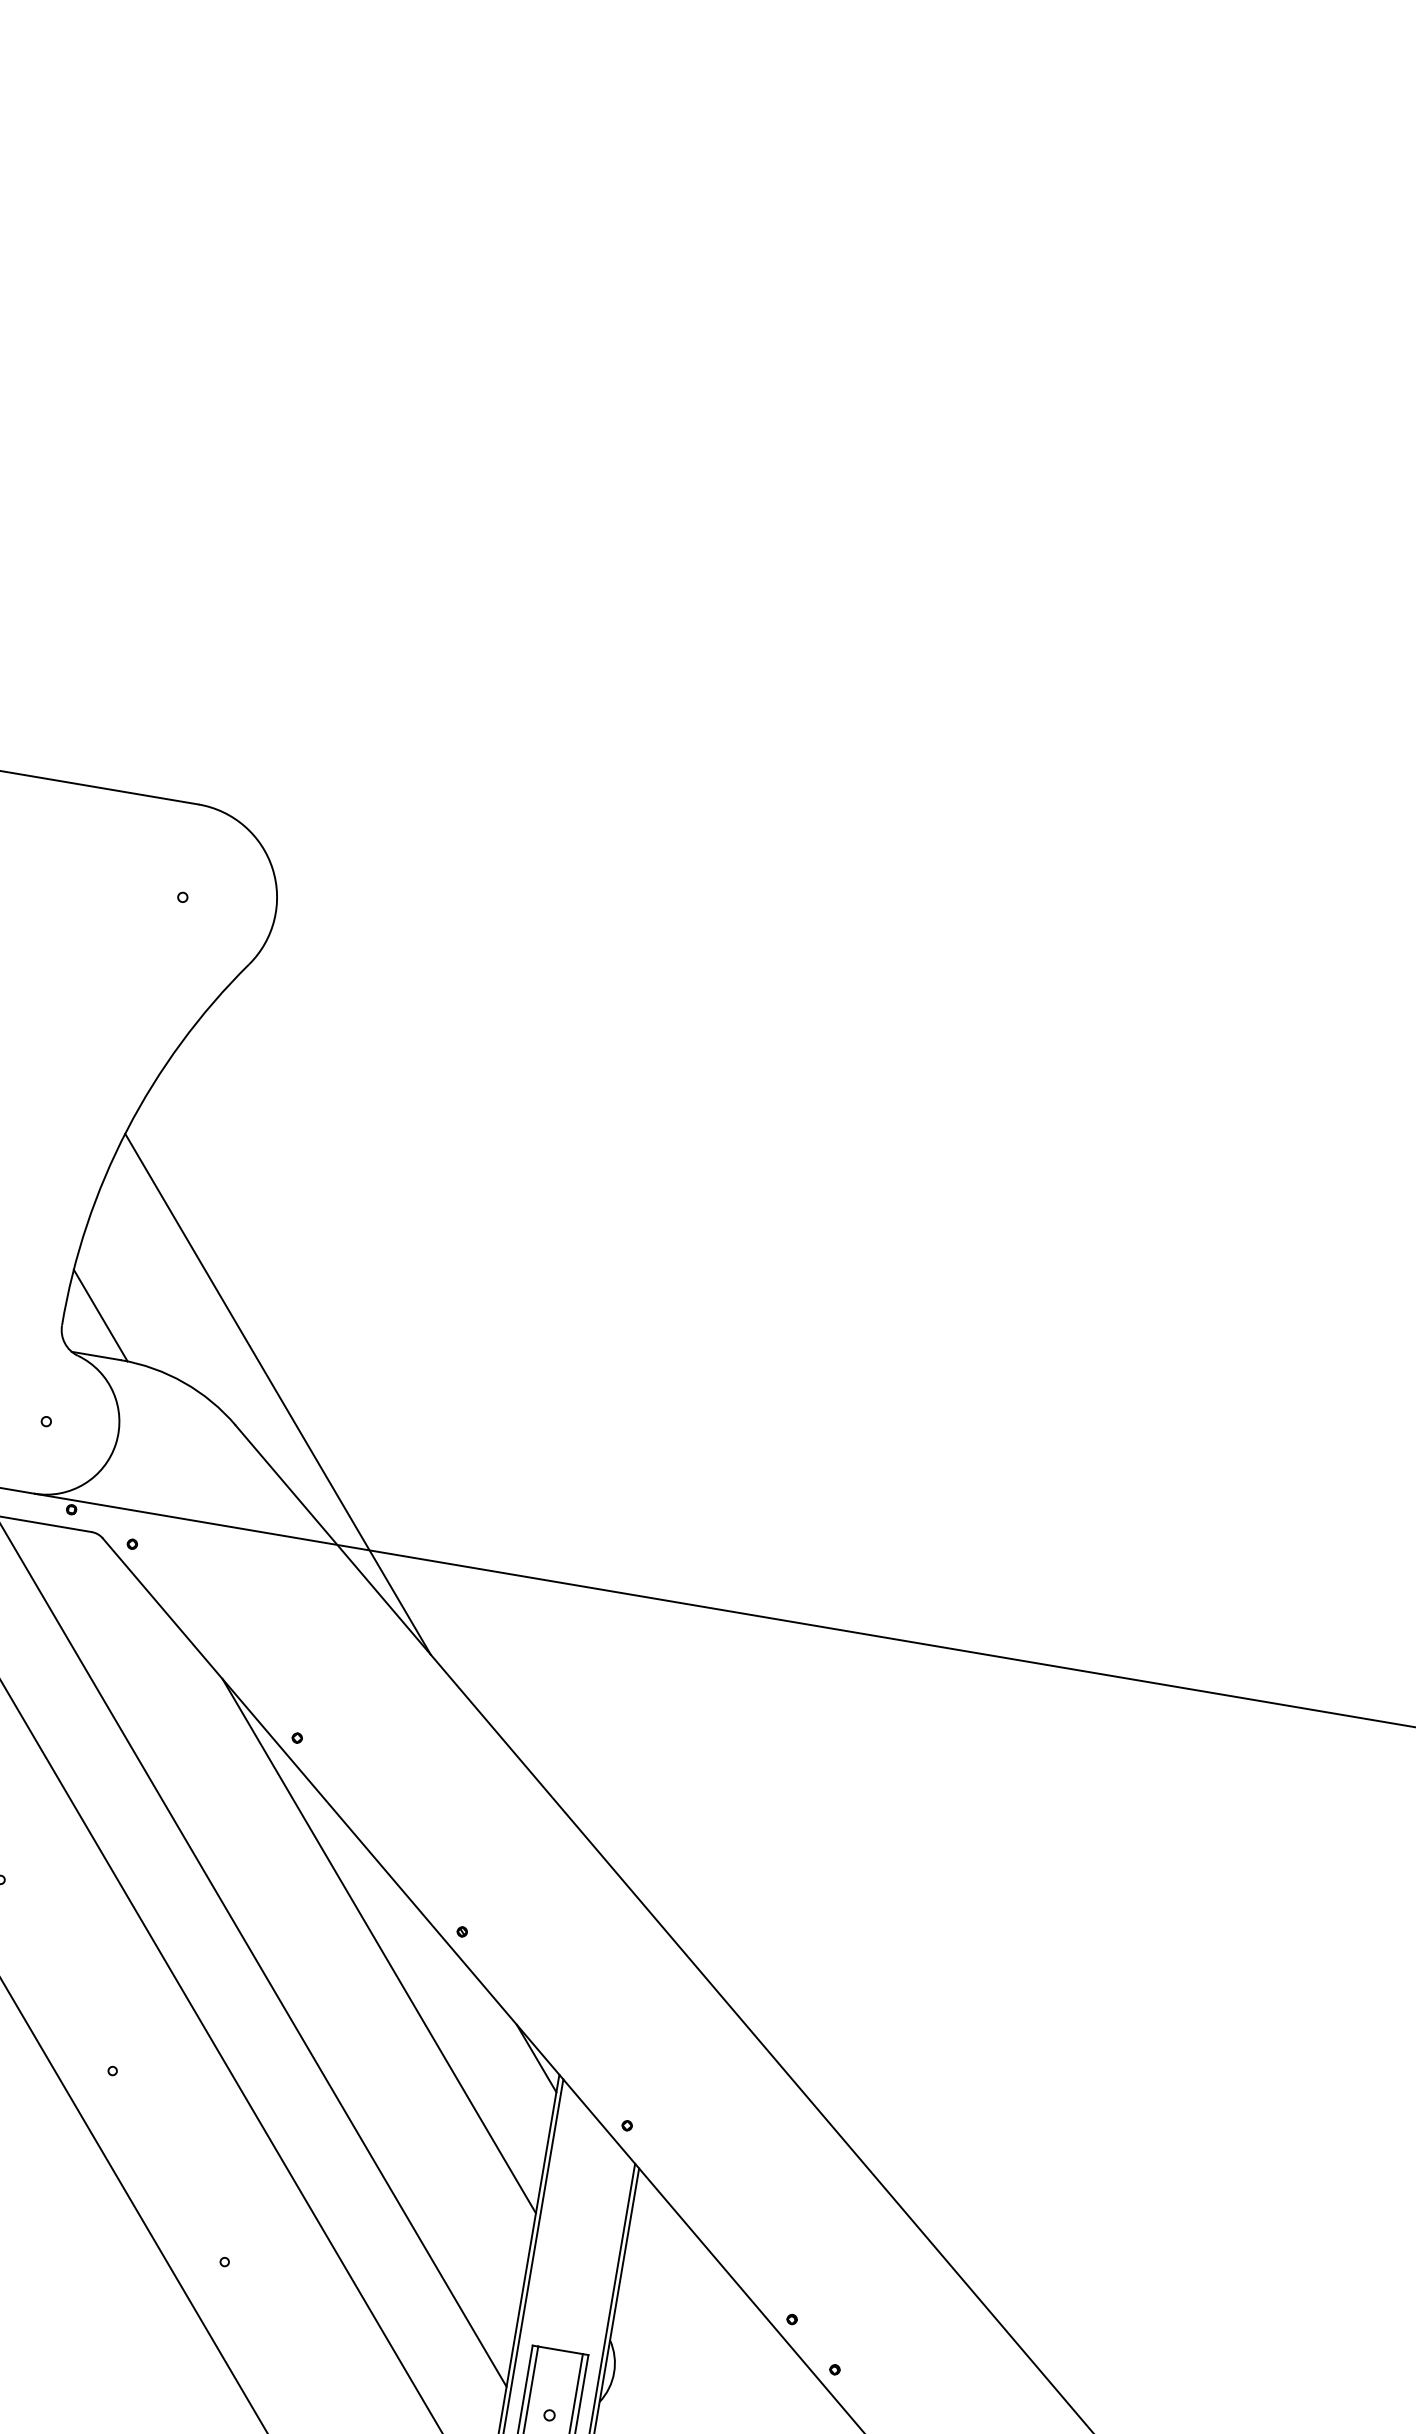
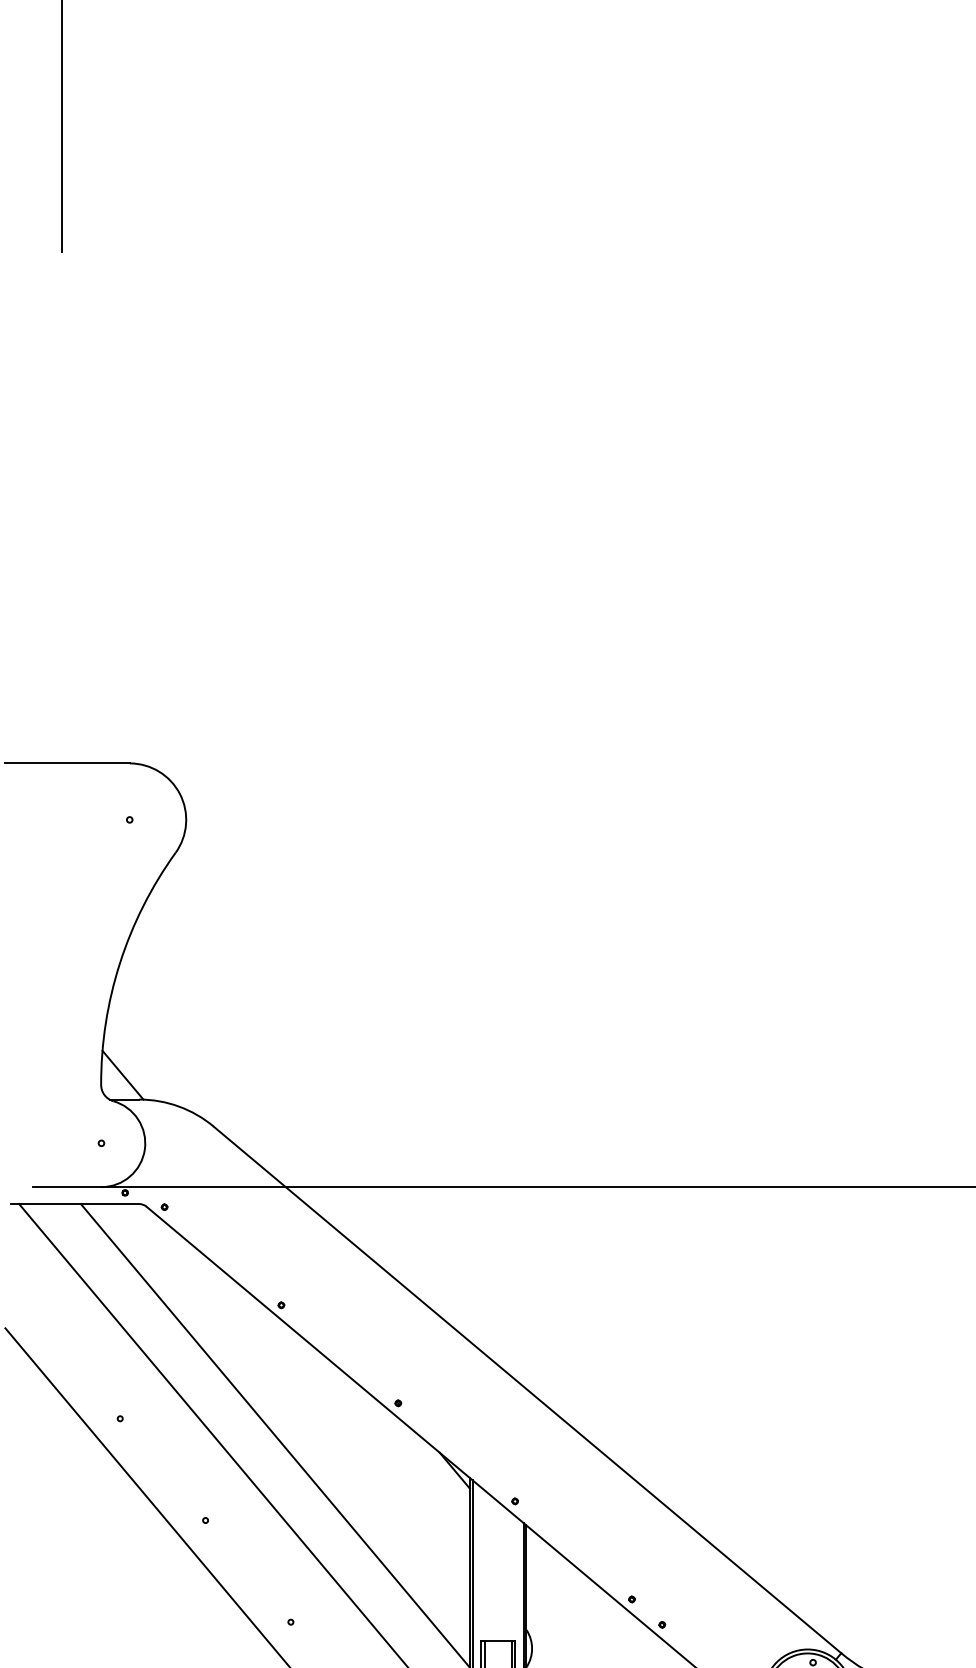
line: (277, 1393) -> (235, 1103), removed
line: (379, 1945) -> (350, 1419), removed

